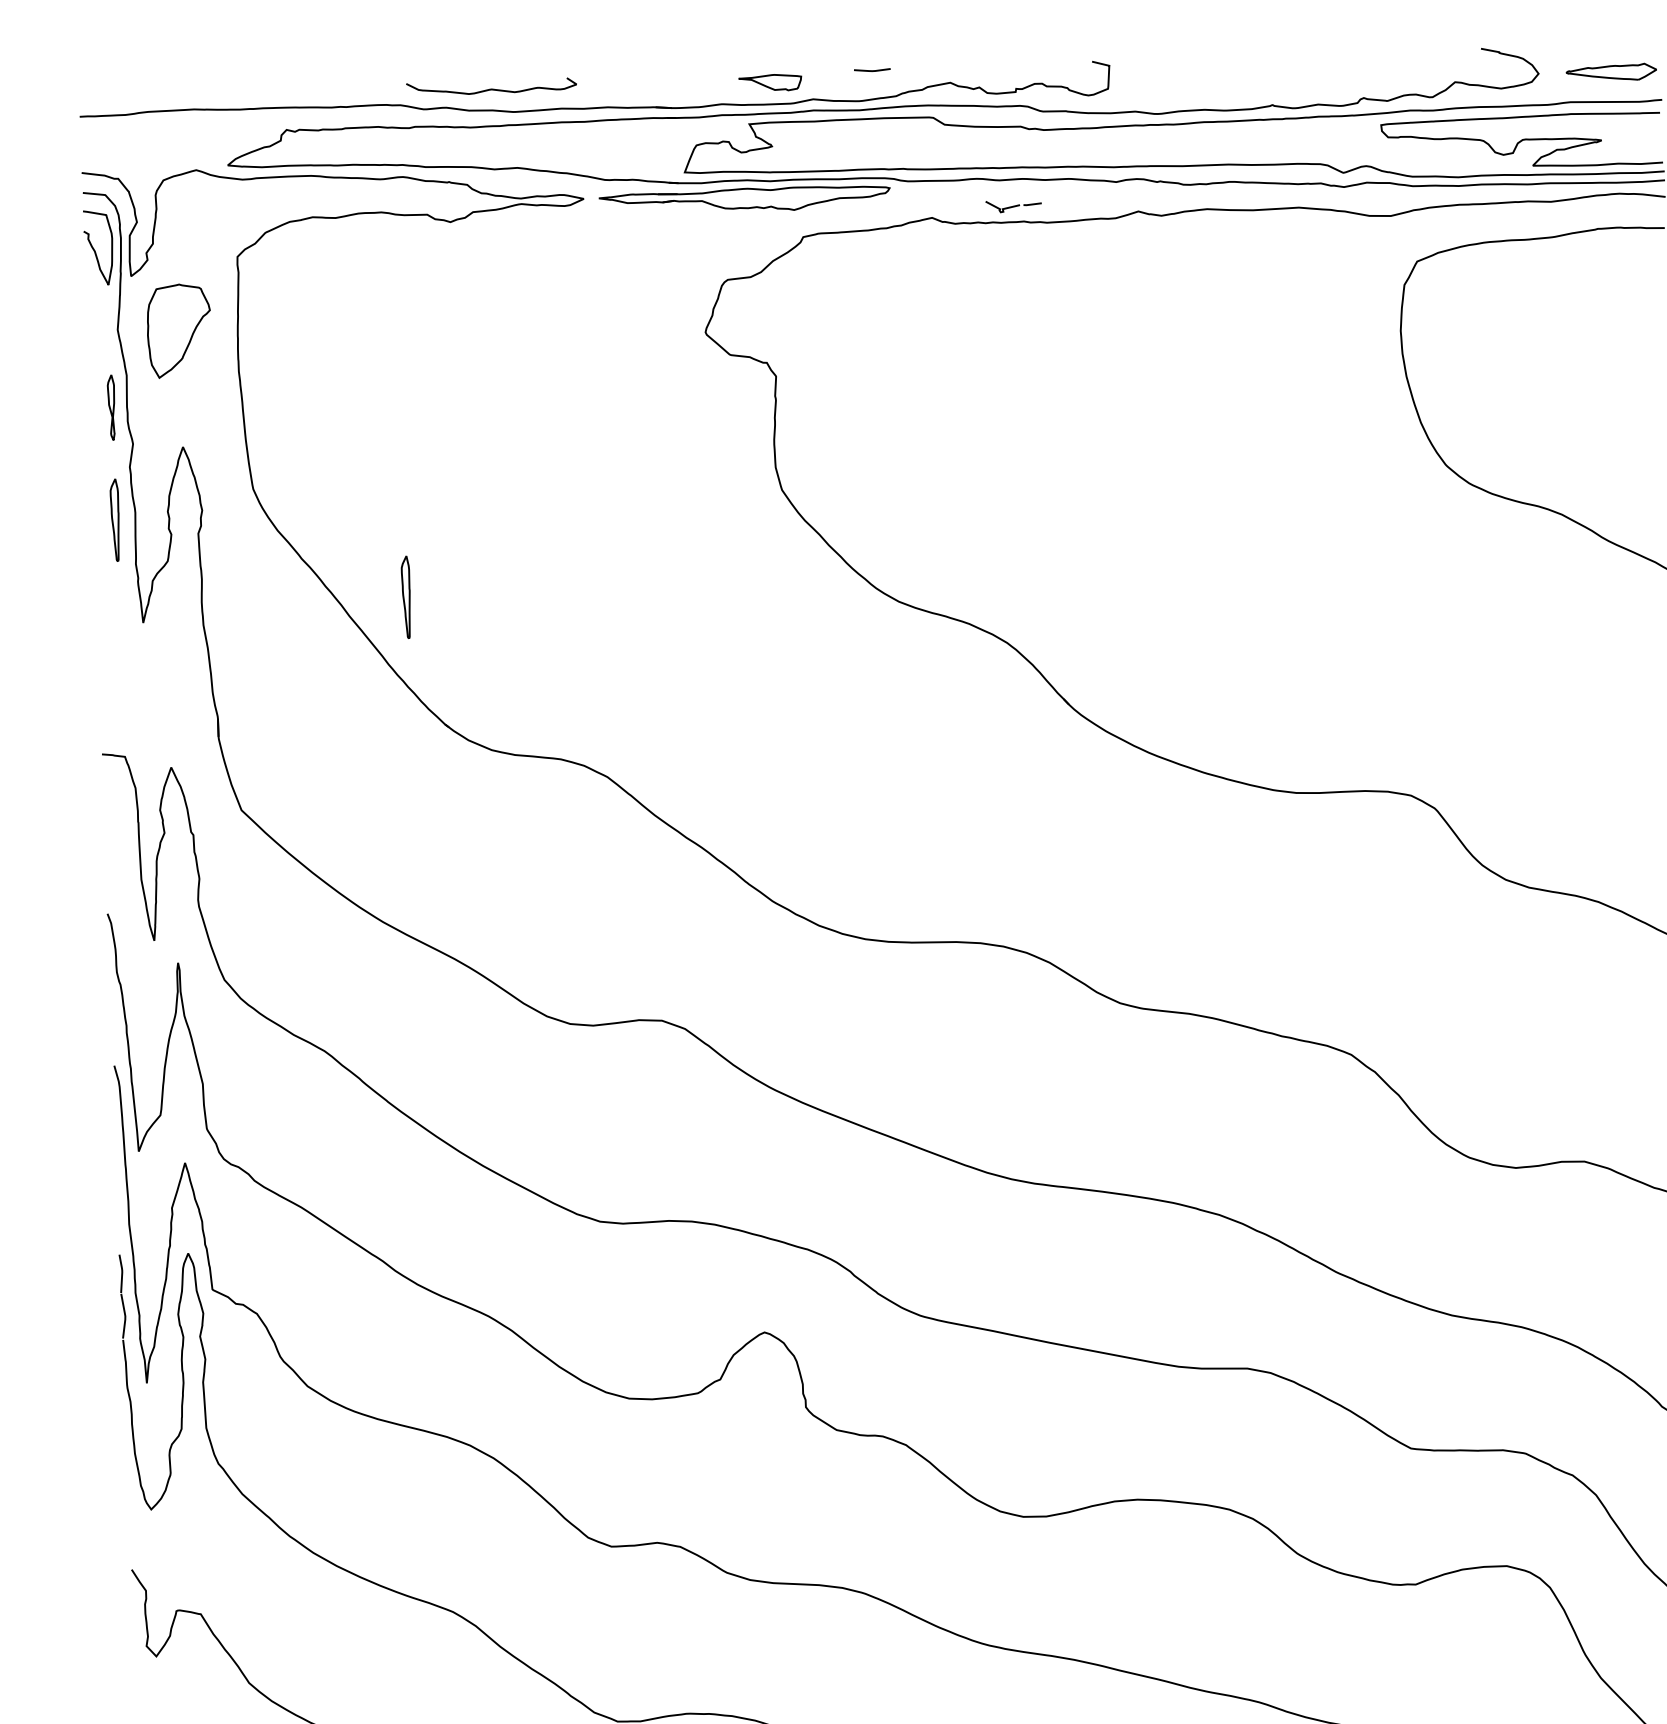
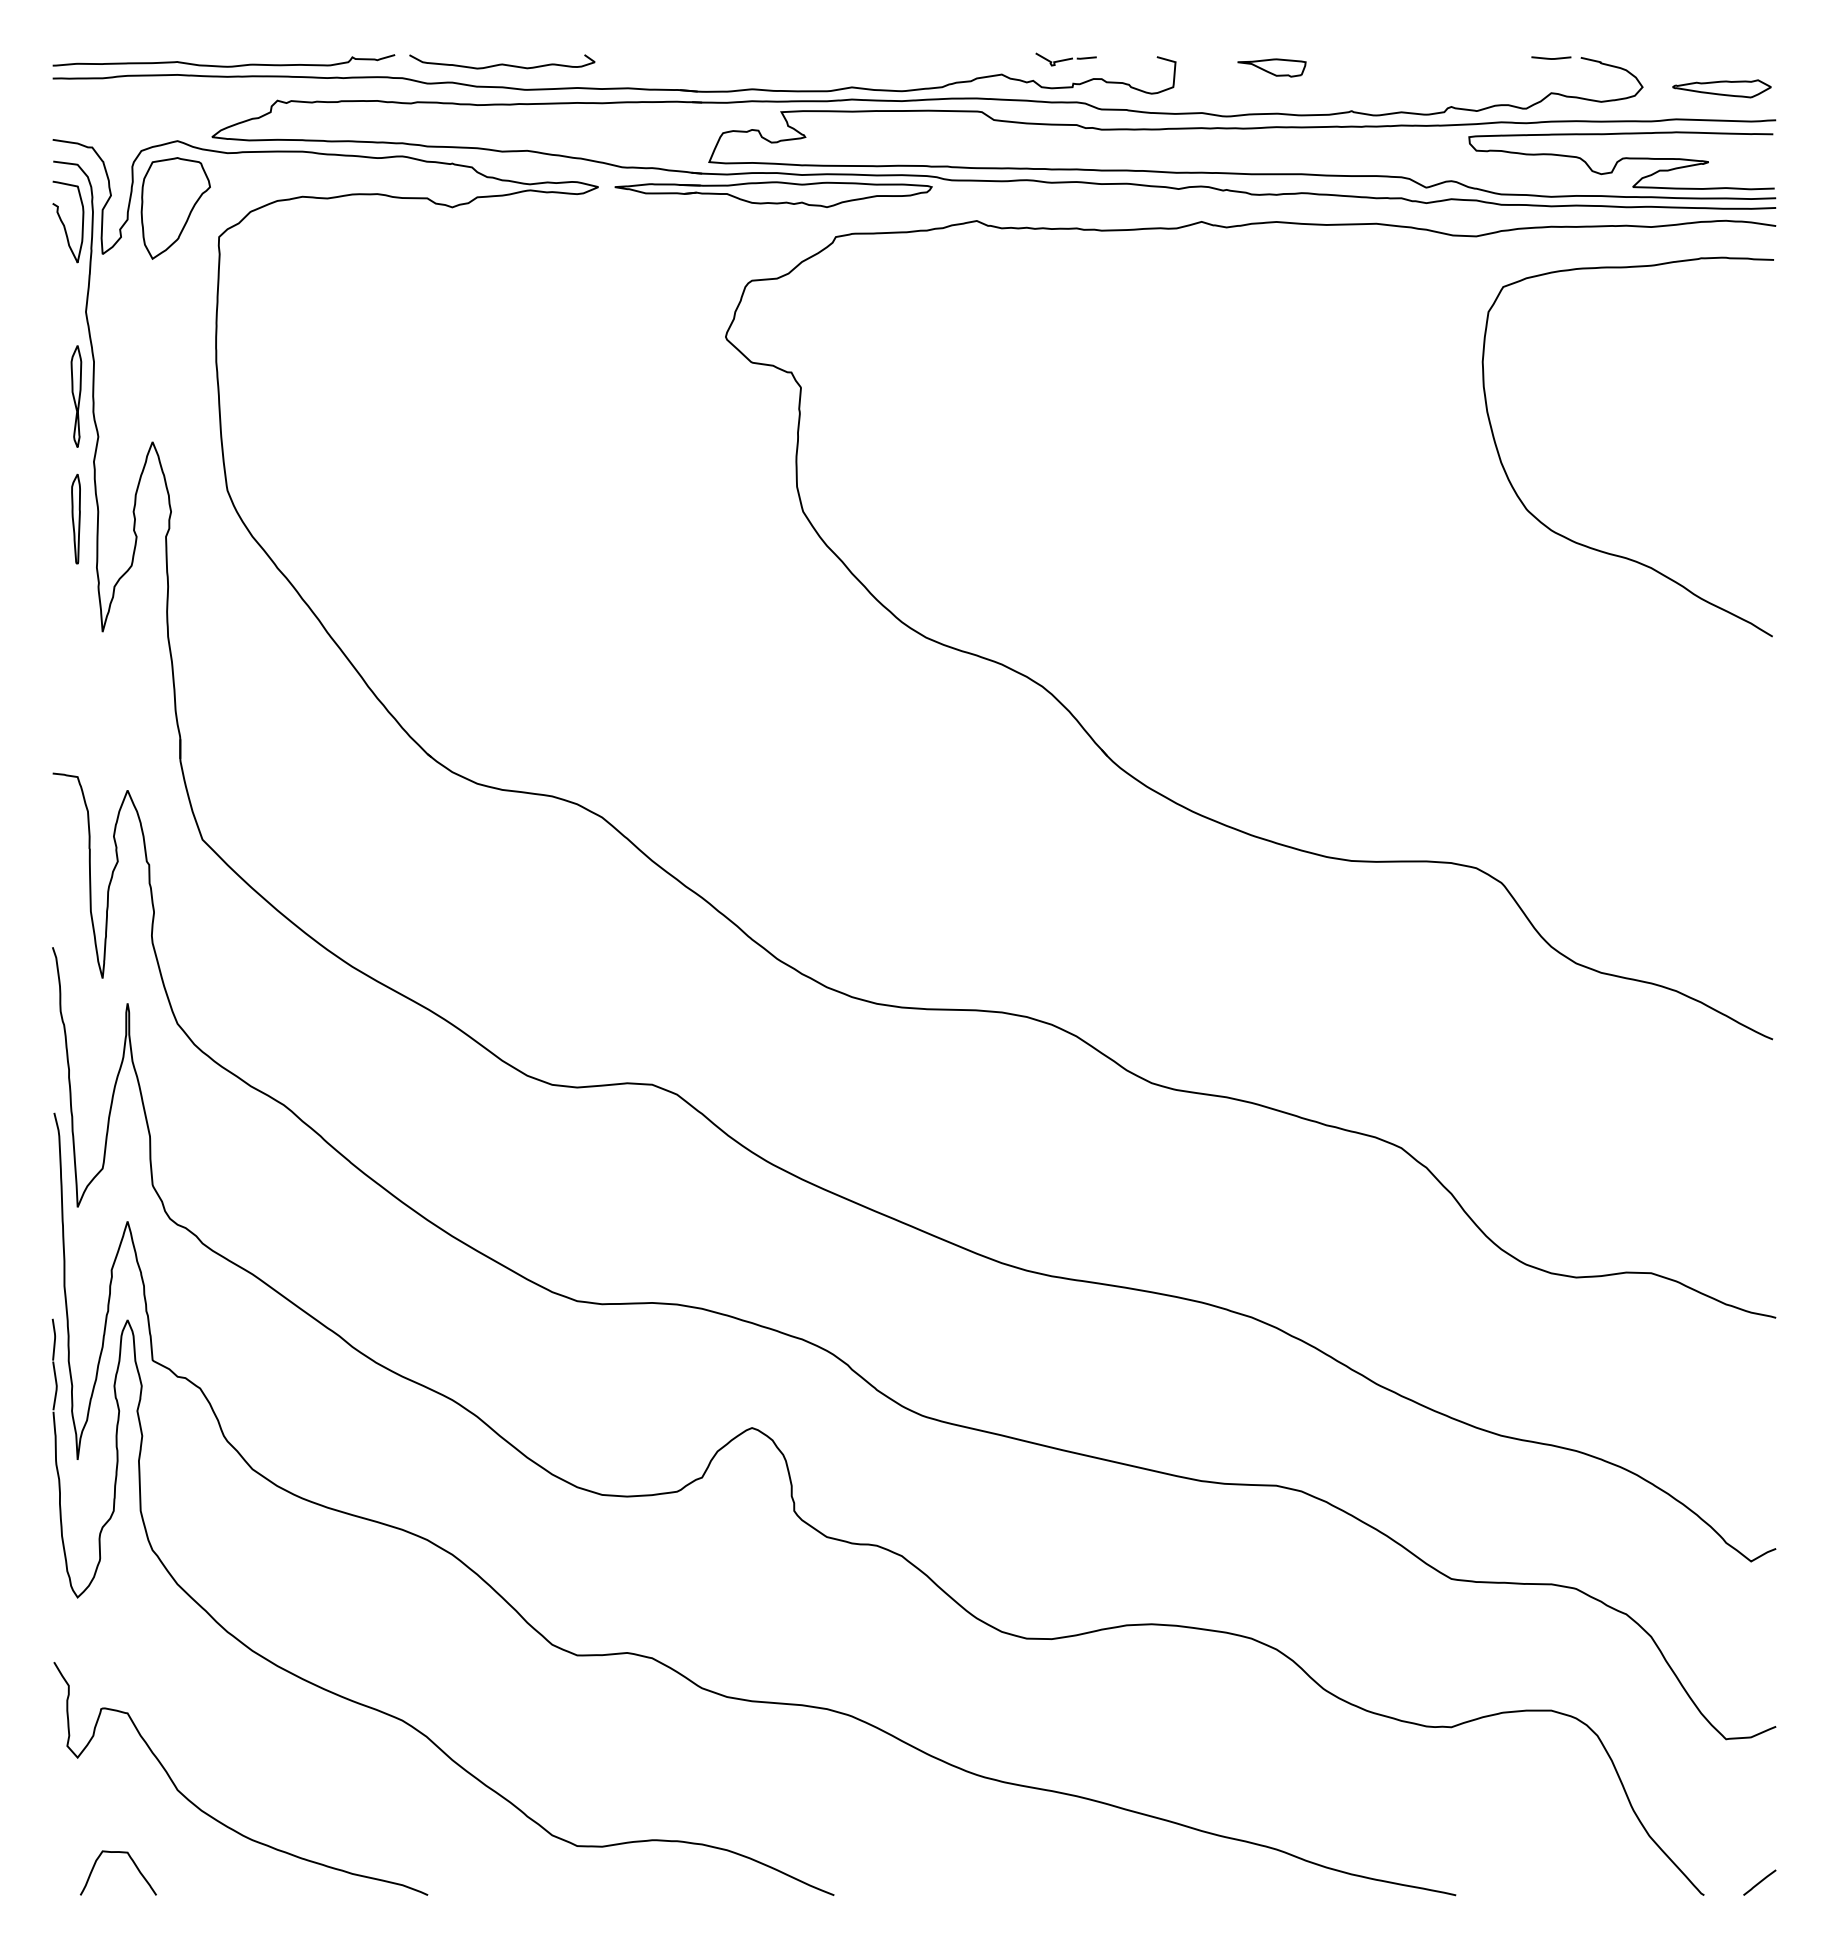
line: (872, 70) -> (1551, 58), moved
part: (770, 82) -> (1271, 67), moved
curve: (235, 99) -> (223, 65), added
part: (1013, 206) -> (1065, 59), moved
part: (178, 330) -> (175, 208), moved
part: (111, 407) -> (76, 396), size x1.43
part: (405, 596) -> (389, 613), removed

